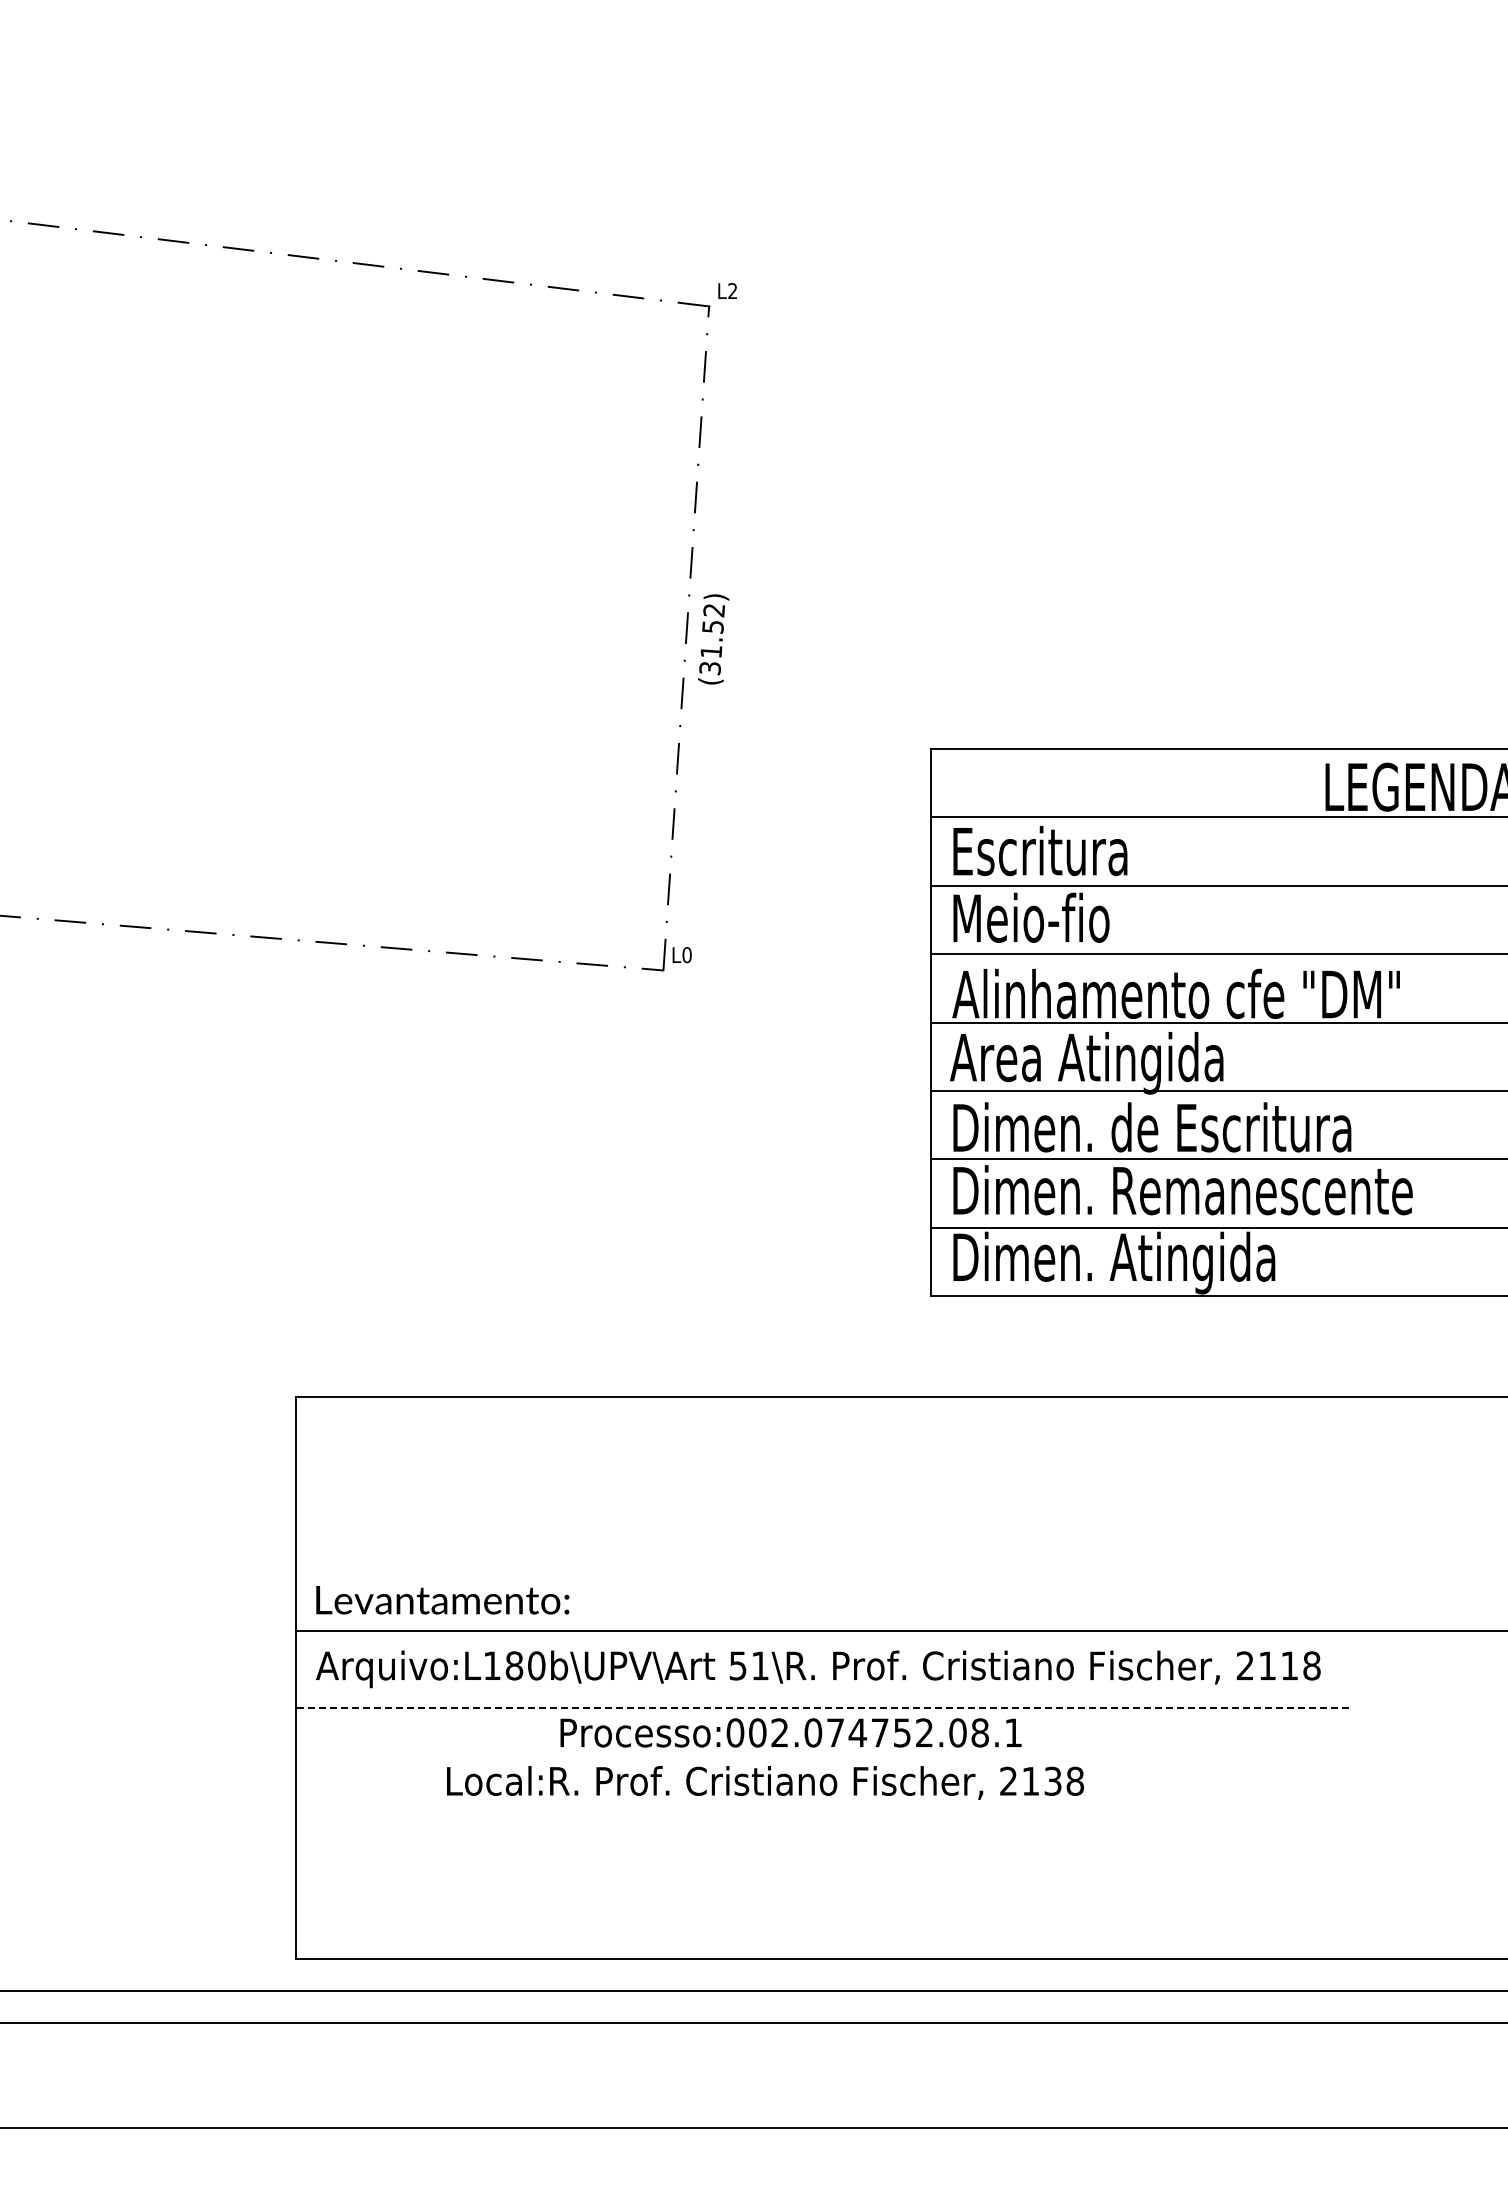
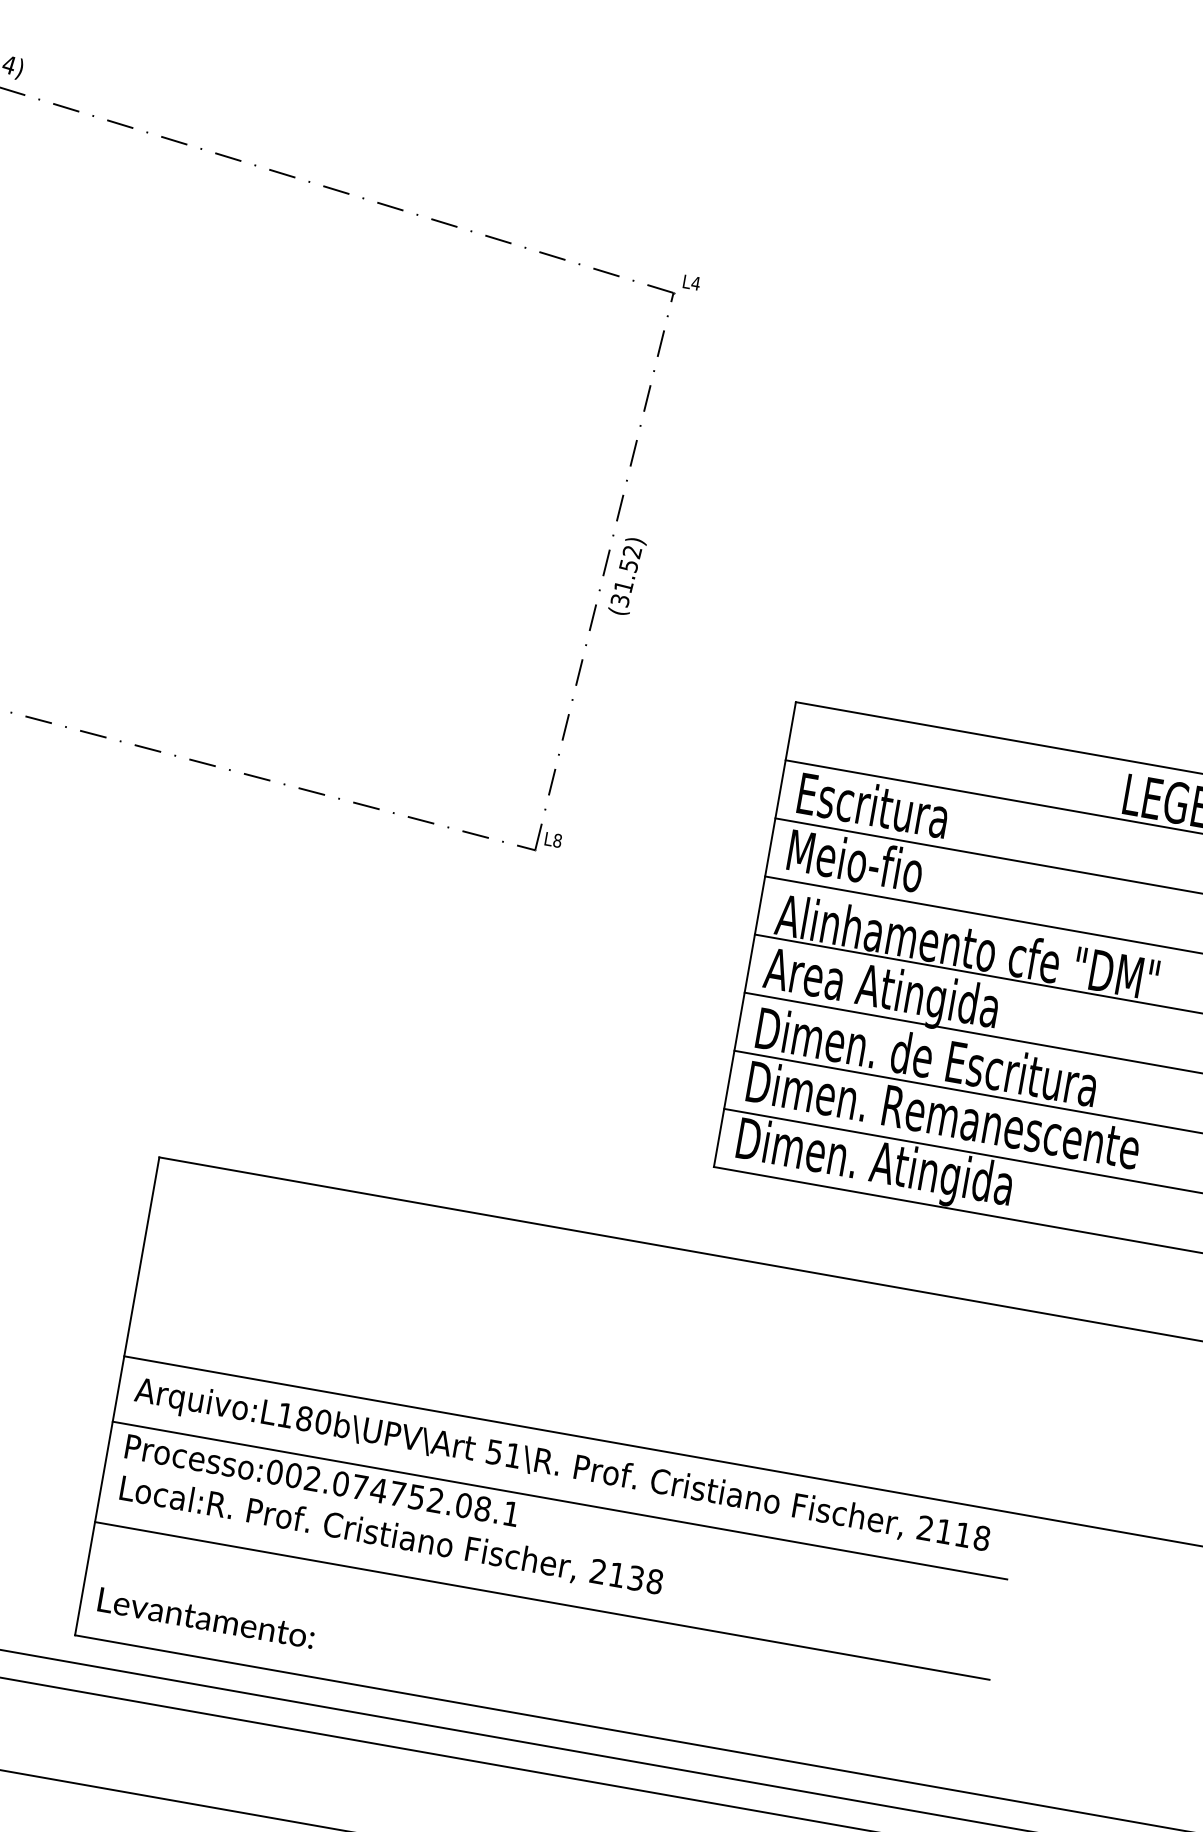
text: (732, 290) -> (695, 282), L2 -> L4
text: (686, 954) -> (557, 840), L0 -> L8
text: (442, 1600) -> (206, 1618), moved
line: (822, 1707) -> (559, 1500), dashed -> solid
text: (790, 1732) -> (321, 1480), moved
text: (765, 1782) -> (391, 1536), moved
line: (822, 1825) -> (542, 1600), added

